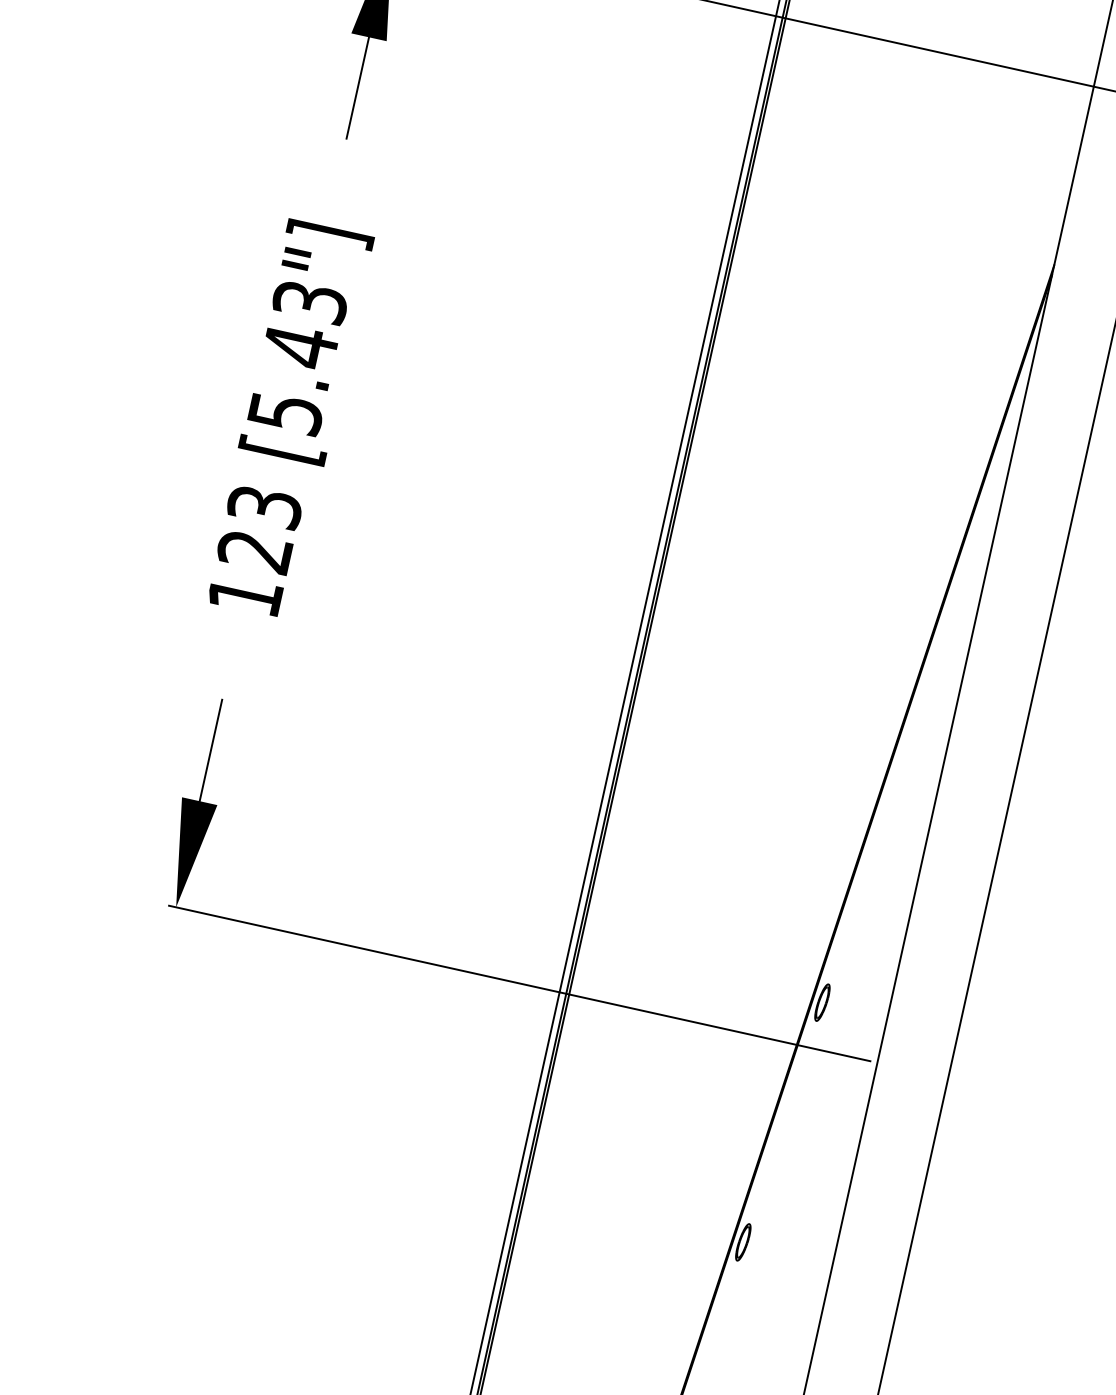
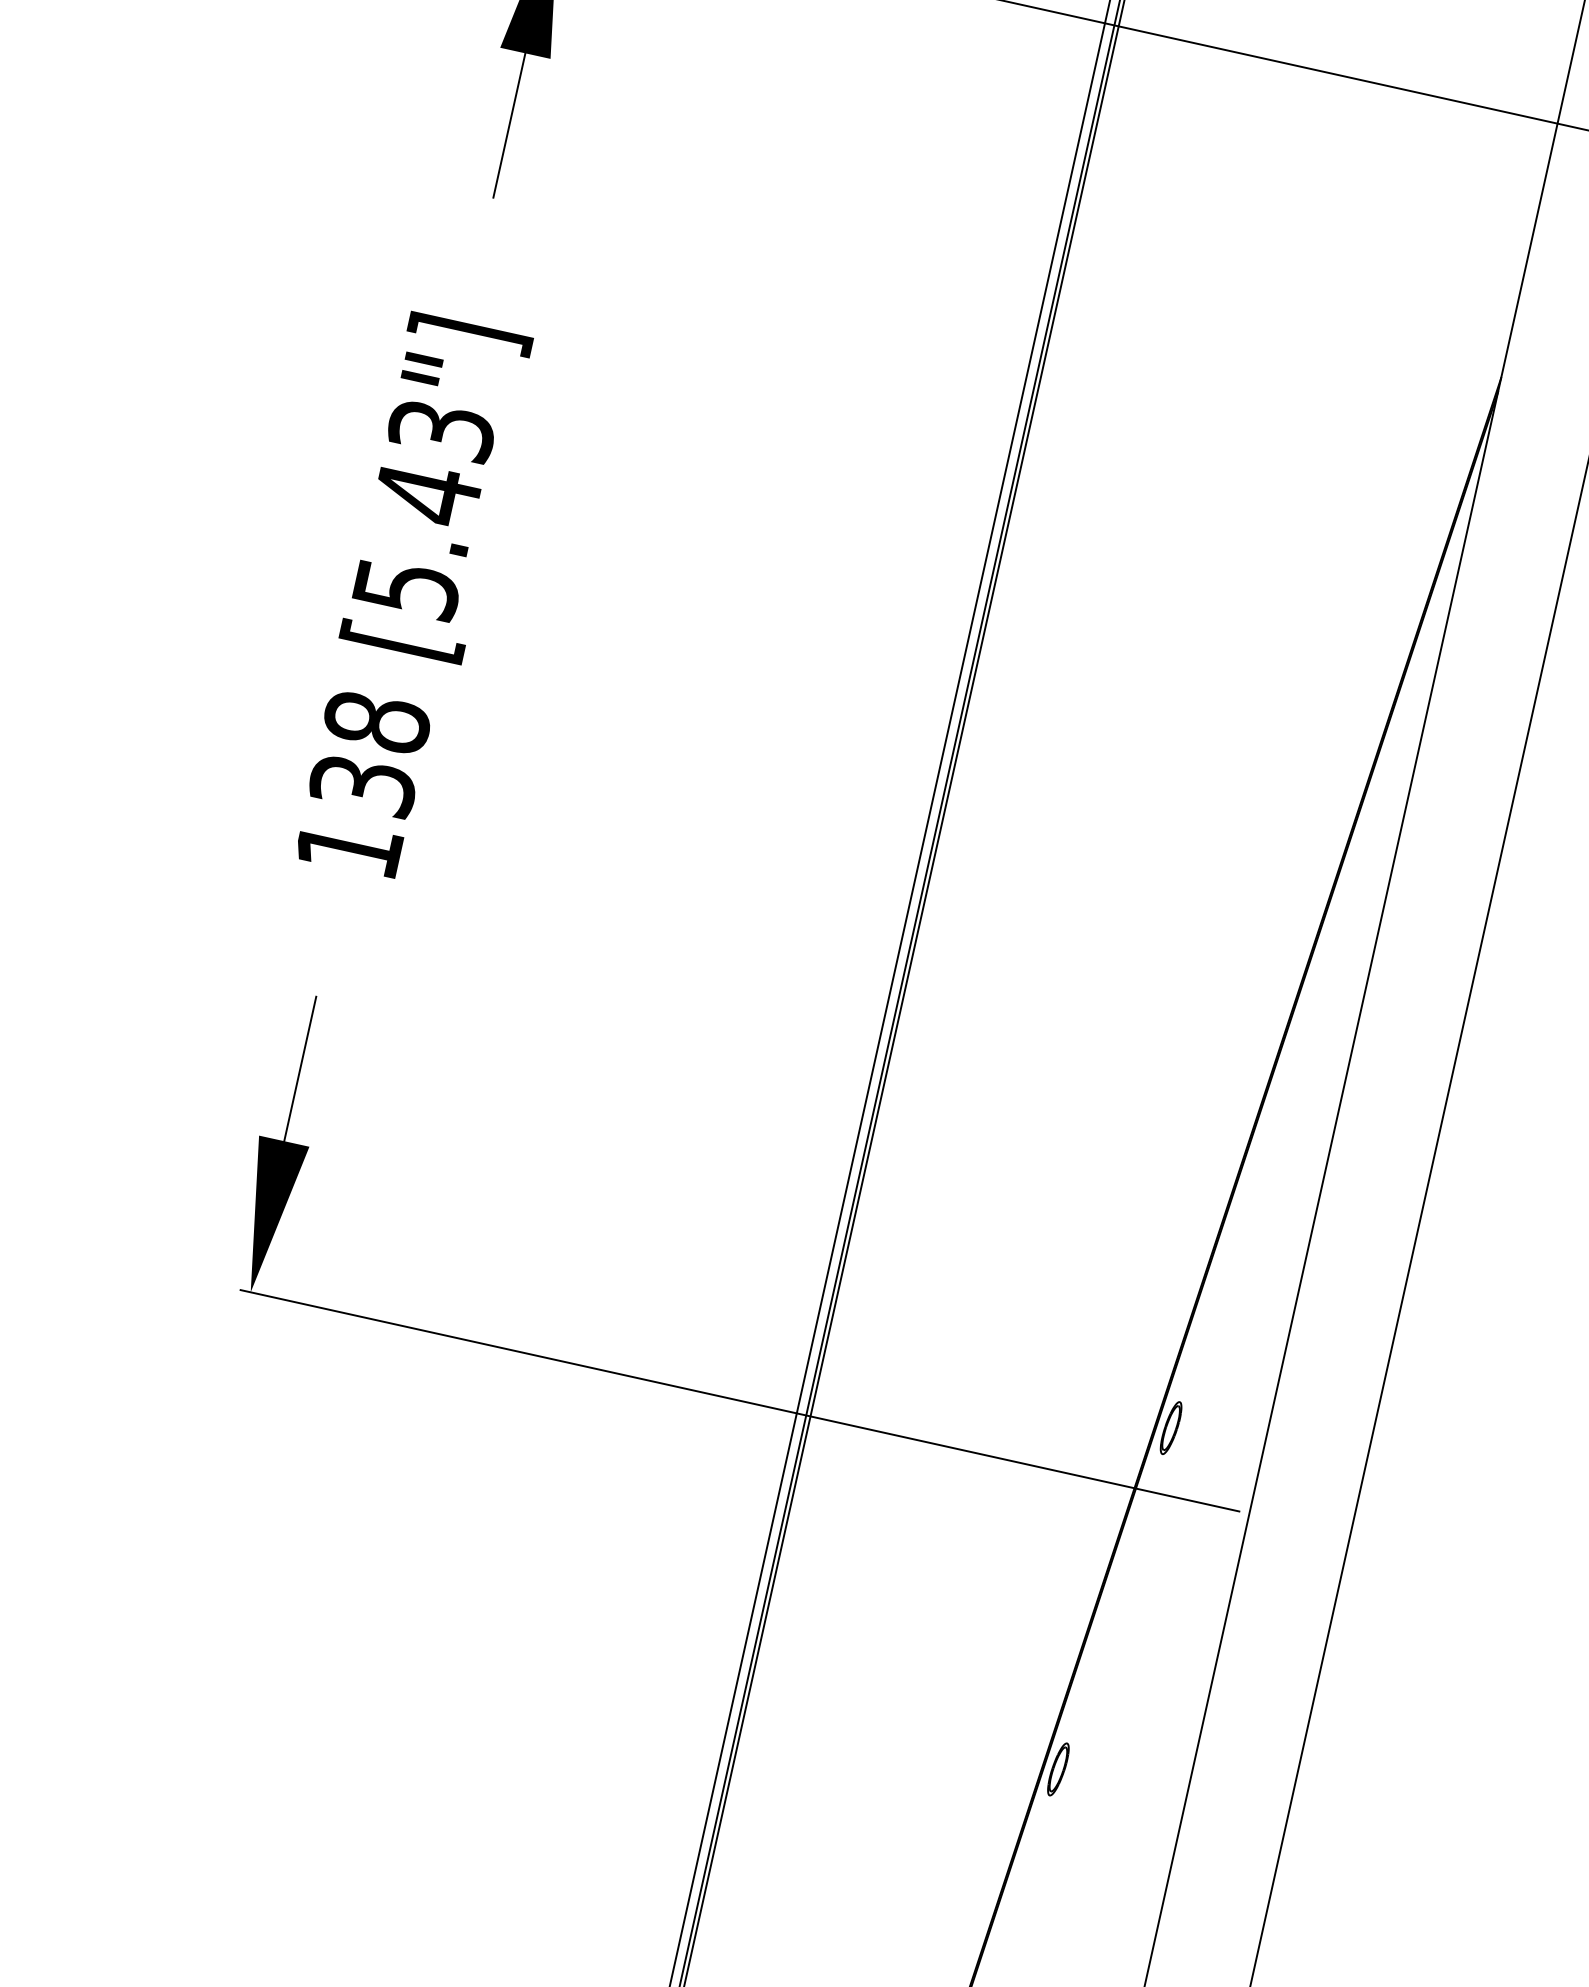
text: (259, 531) -> (369, 756), 123 -> 138

